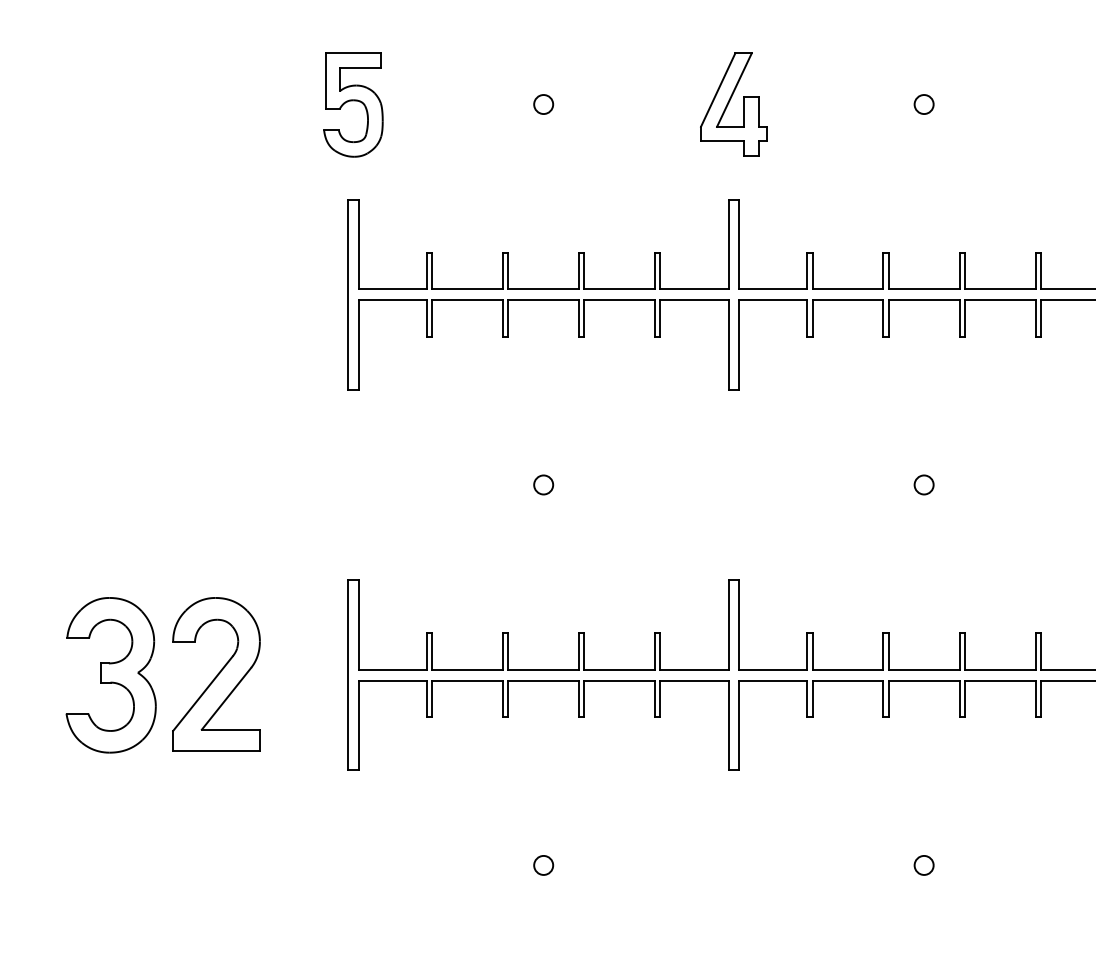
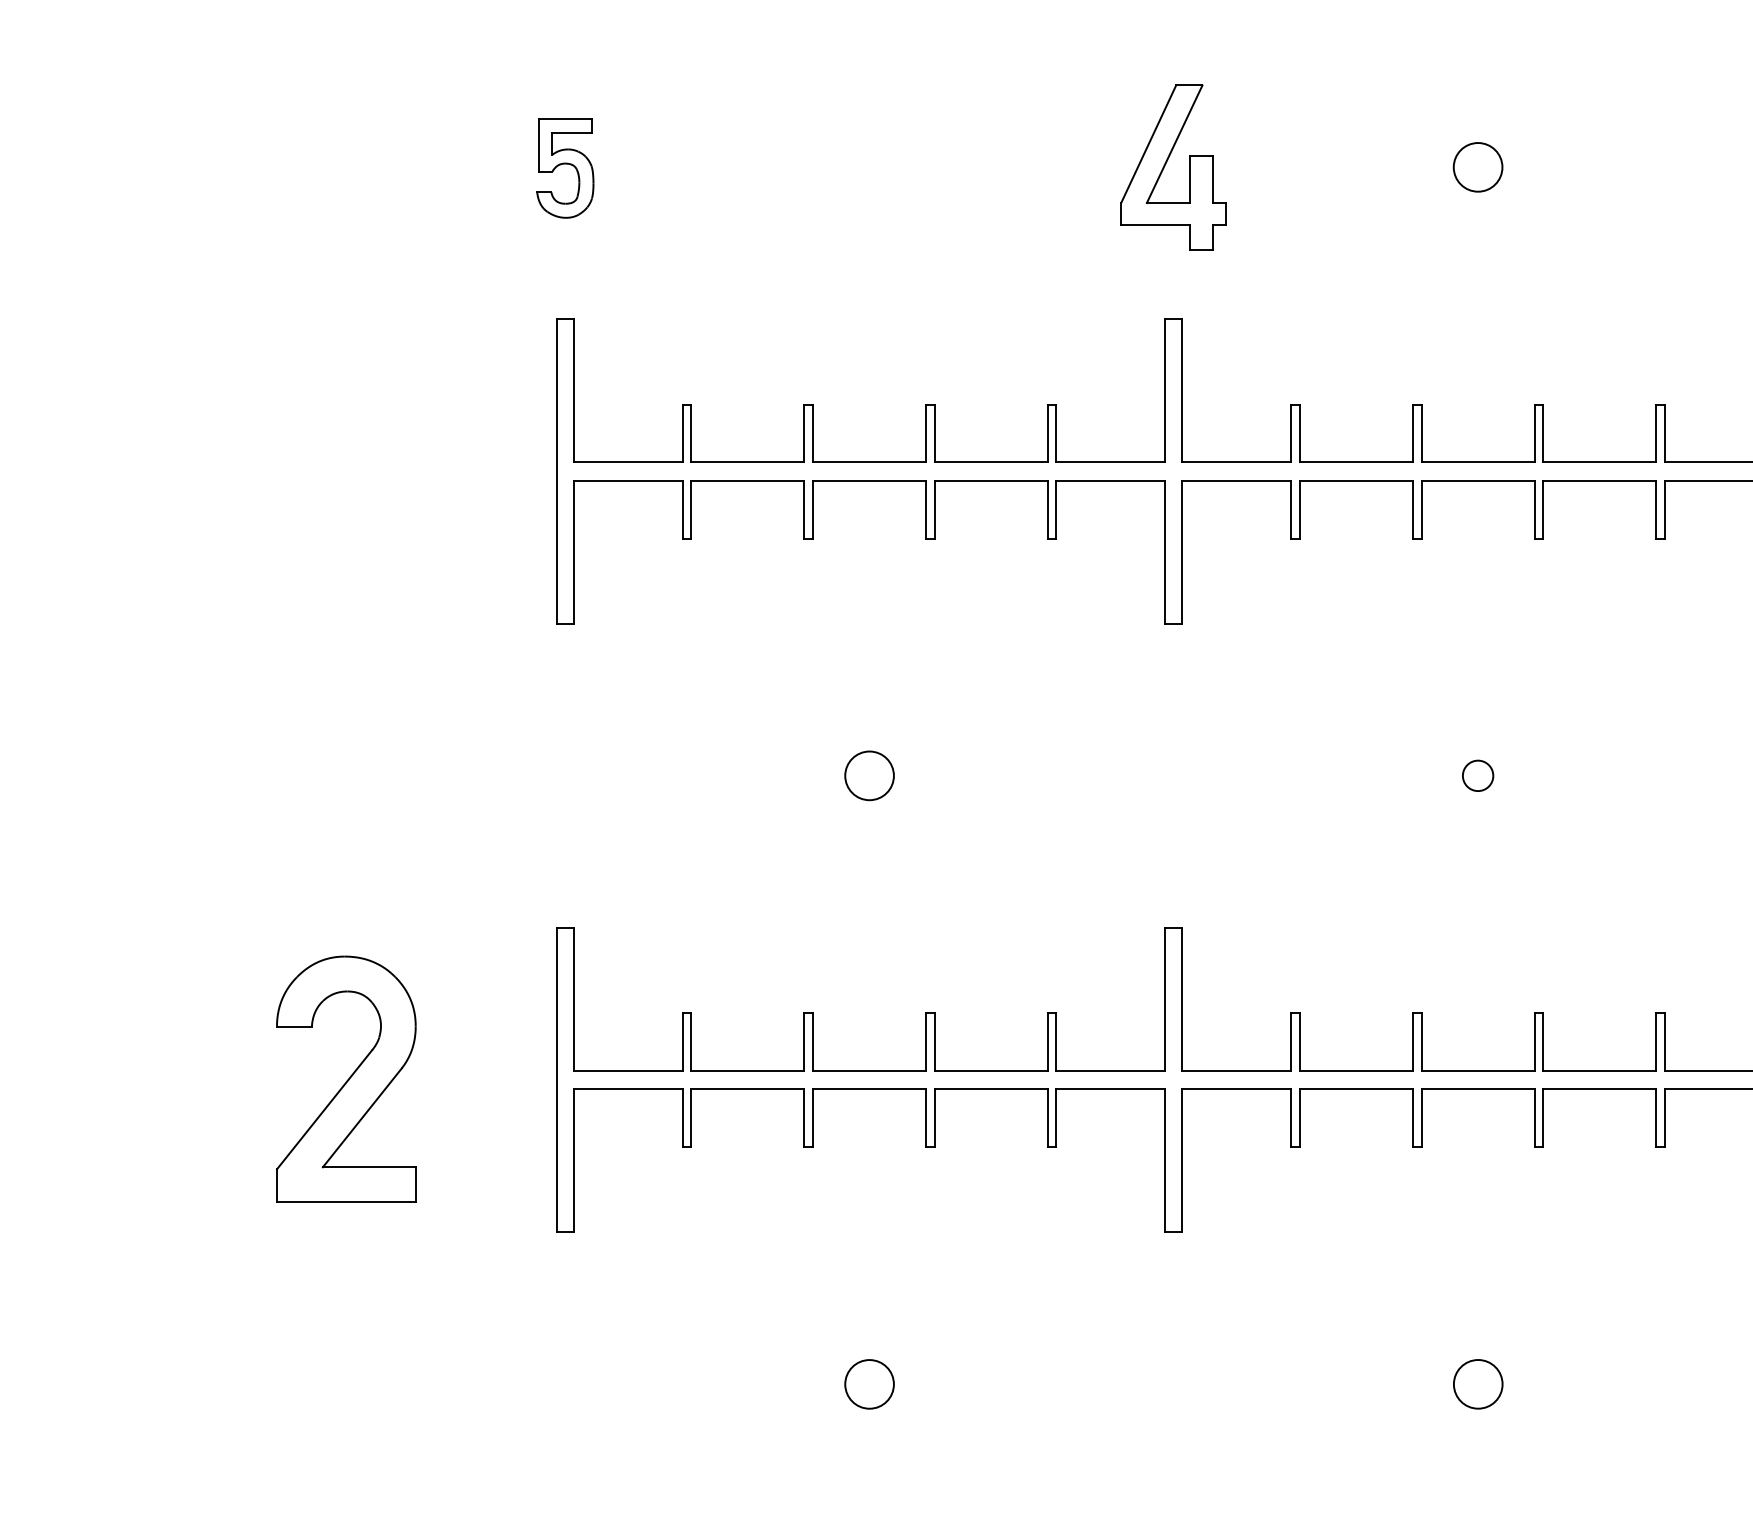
part: (353, 104) -> (565, 167), size x0.6
circle: (543, 104) -> (869, 167), removed
circle: (923, 104) -> (1477, 167), size x1.6
circle: (543, 484) -> (869, 775), size x1.6
part: (110, 675) -> (176, 1080), removed
circle: (543, 864) -> (869, 1382), size x1.6
circle: (923, 865) -> (1477, 1384), size x1.6

